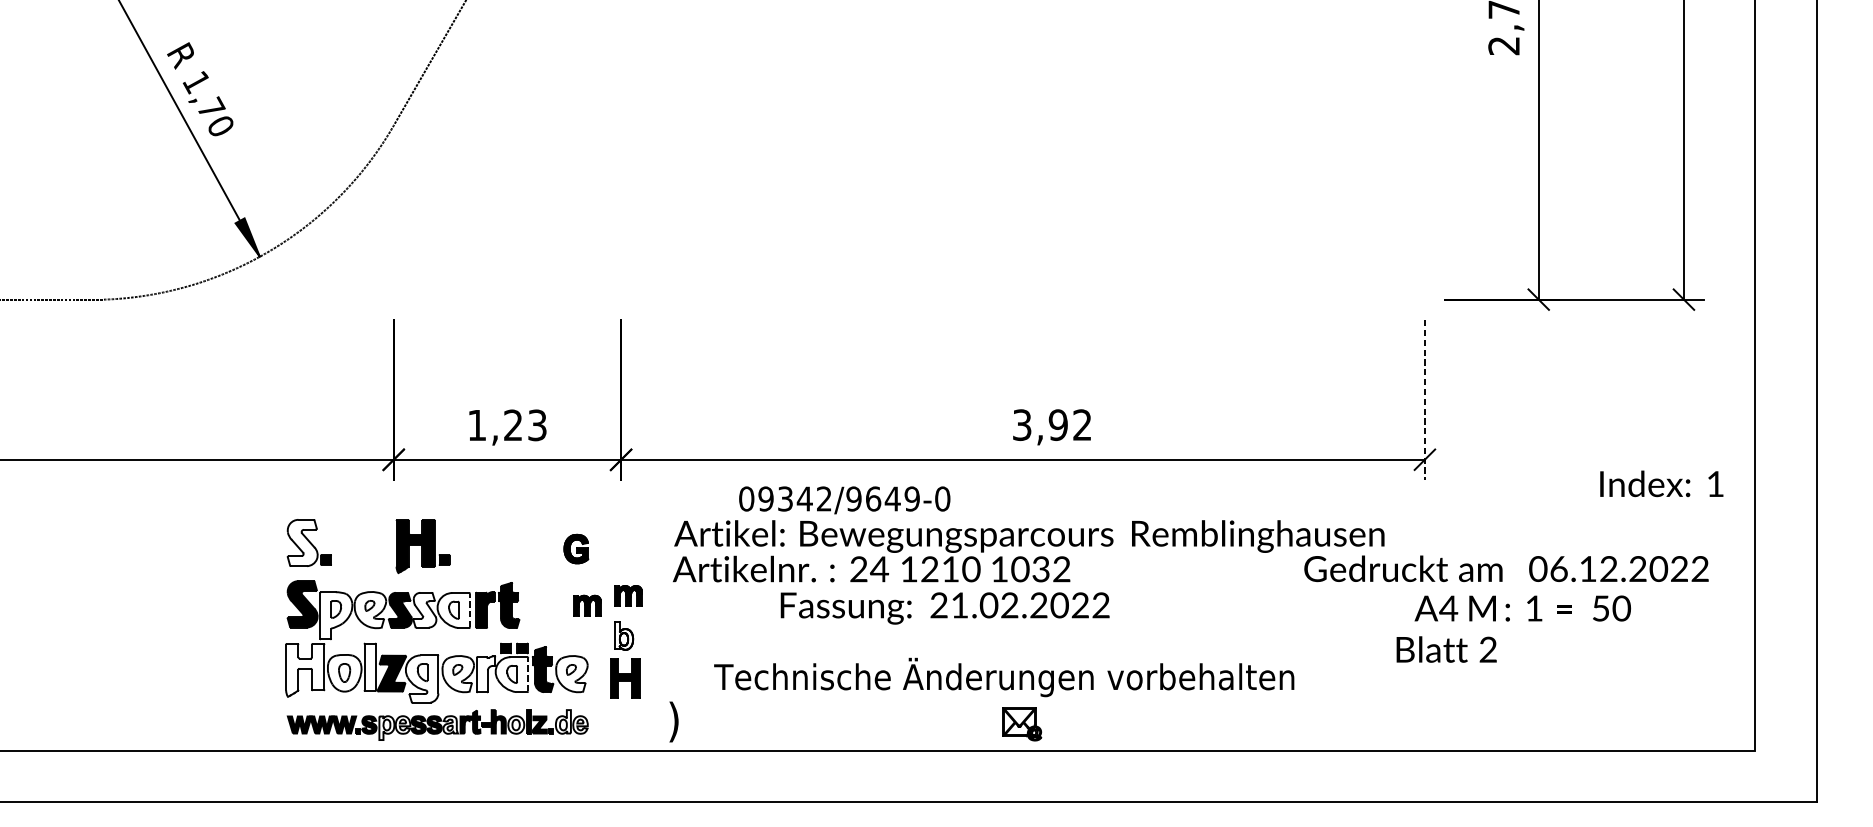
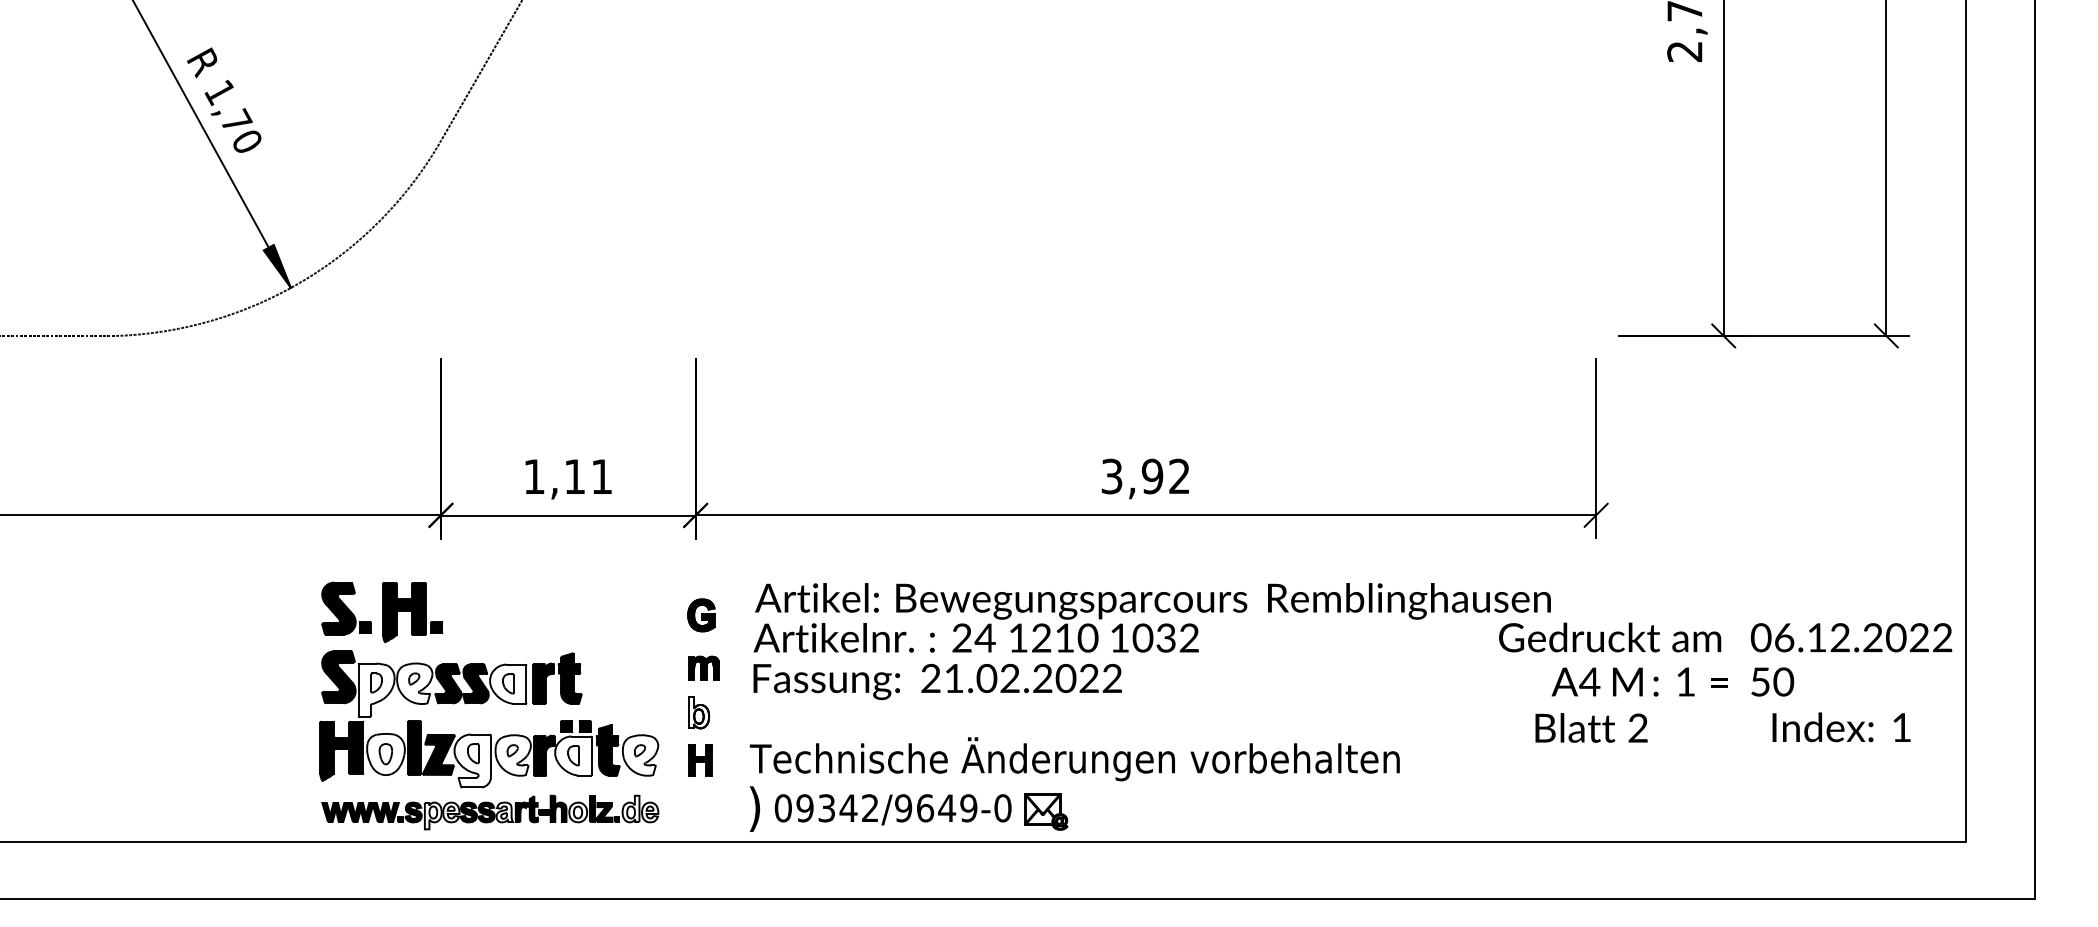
line: (1425, 400) -> (1596, 448), dashed -> solid
text: (525, 425) -> (588, 476), 1,23 -> 1,11
text: (1051, 426) -> (1144, 478), moved
text: (1661, 484) -> (1841, 727), moved
text: (844, 500) -> (892, 809), moved
fill: (302, 542) -> (338, 608), added
part: (422, 546) -> (412, 612), moved
part: (576, 549) -> (701, 615), moved
text: (1506, 568) -> (1725, 637), moved
part: (587, 605) -> (657, 678), removed
text: (944, 608) -> (937, 681), moved
text: (1522, 608) -> (1672, 681), moved
fill: (424, 609) -> (475, 683), added
line: (470, 610) -> (526, 684), dashed -> solid
text: (1446, 649) -> (1591, 727), moved
fill: (370, 666) -> (414, 747), added
fill: (304, 669) -> (341, 750), added
fill: (486, 674) -> (544, 755), added
line: (528, 675) -> (591, 756), dashed -> solid
text: (1003, 677) -> (1074, 759), moved
part: (625, 678) -> (700, 760), size x0.71
part: (1022, 724) -> (1046, 811), moved

